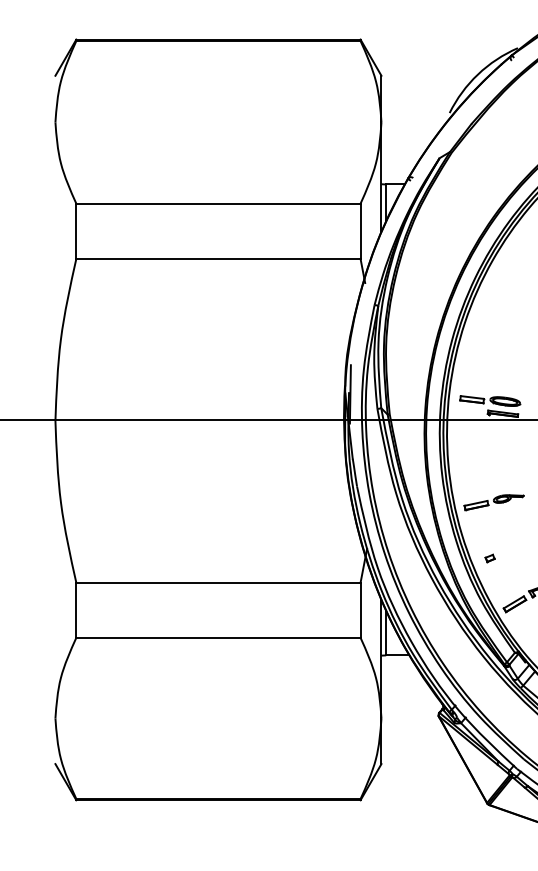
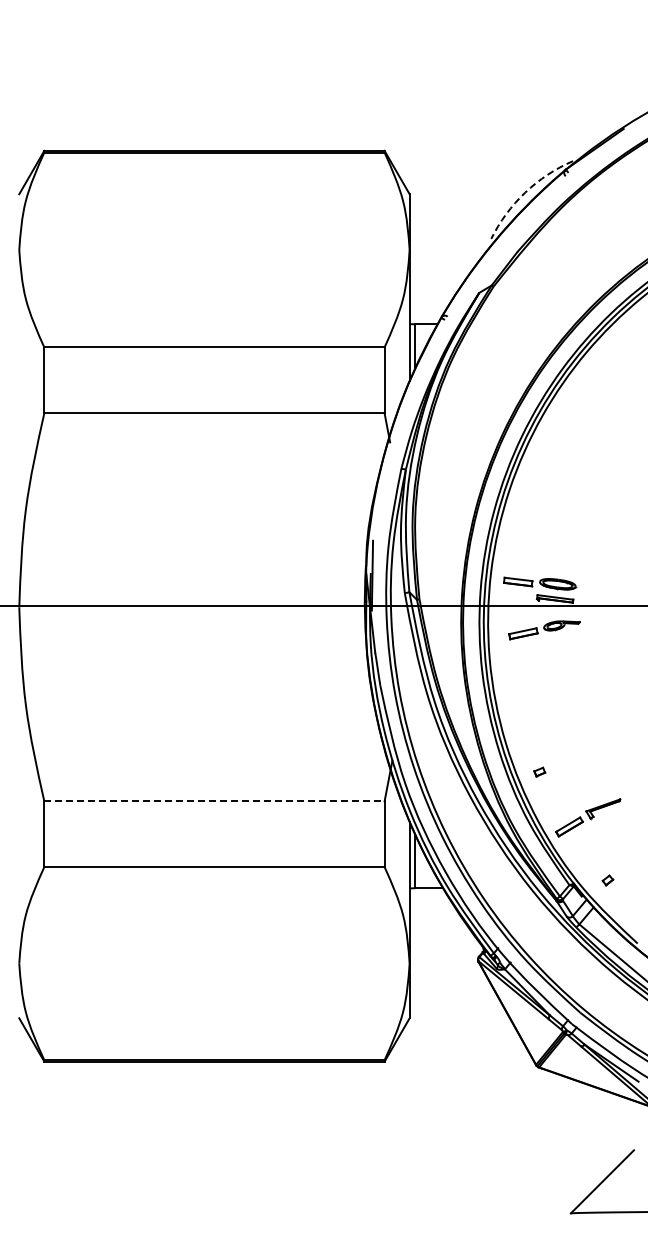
arc: (478, 74) -> (525, 192), solid -> dashed
part: (494, 502) -> (544, 630), moved
line: (218, 582) -> (214, 801), solid -> dashed

